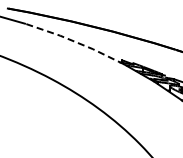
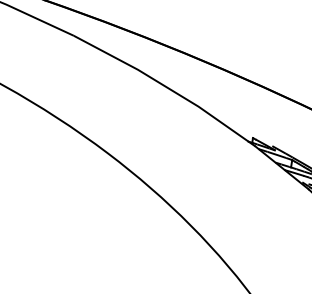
line: (75, 42) -> (166, 87), dashed -> solid

